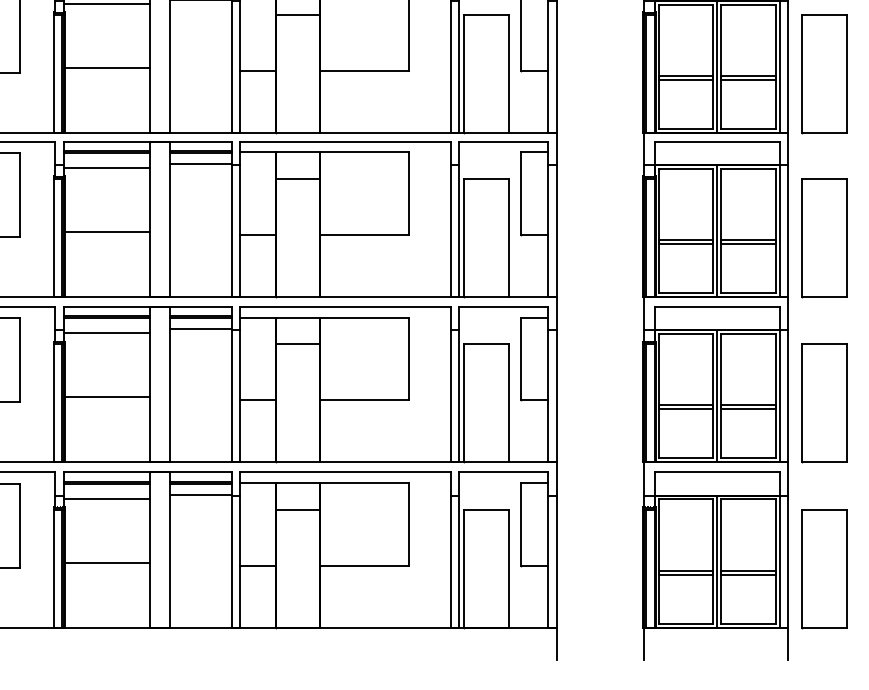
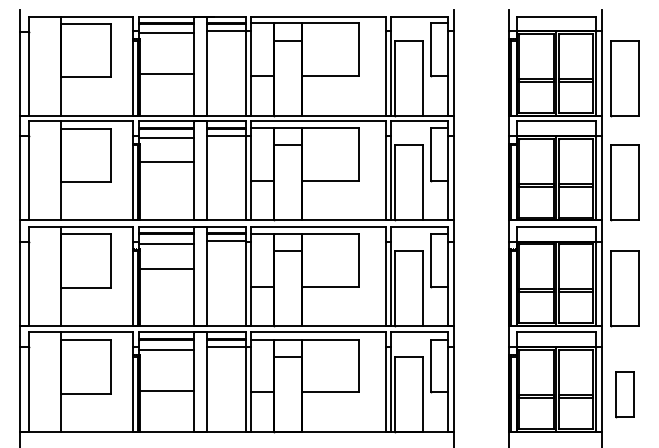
line: (107, 232) -> (166, 162), moved
line: (107, 397) -> (166, 268), moved
part: (824, 569) -> (624, 394), size x0.6

